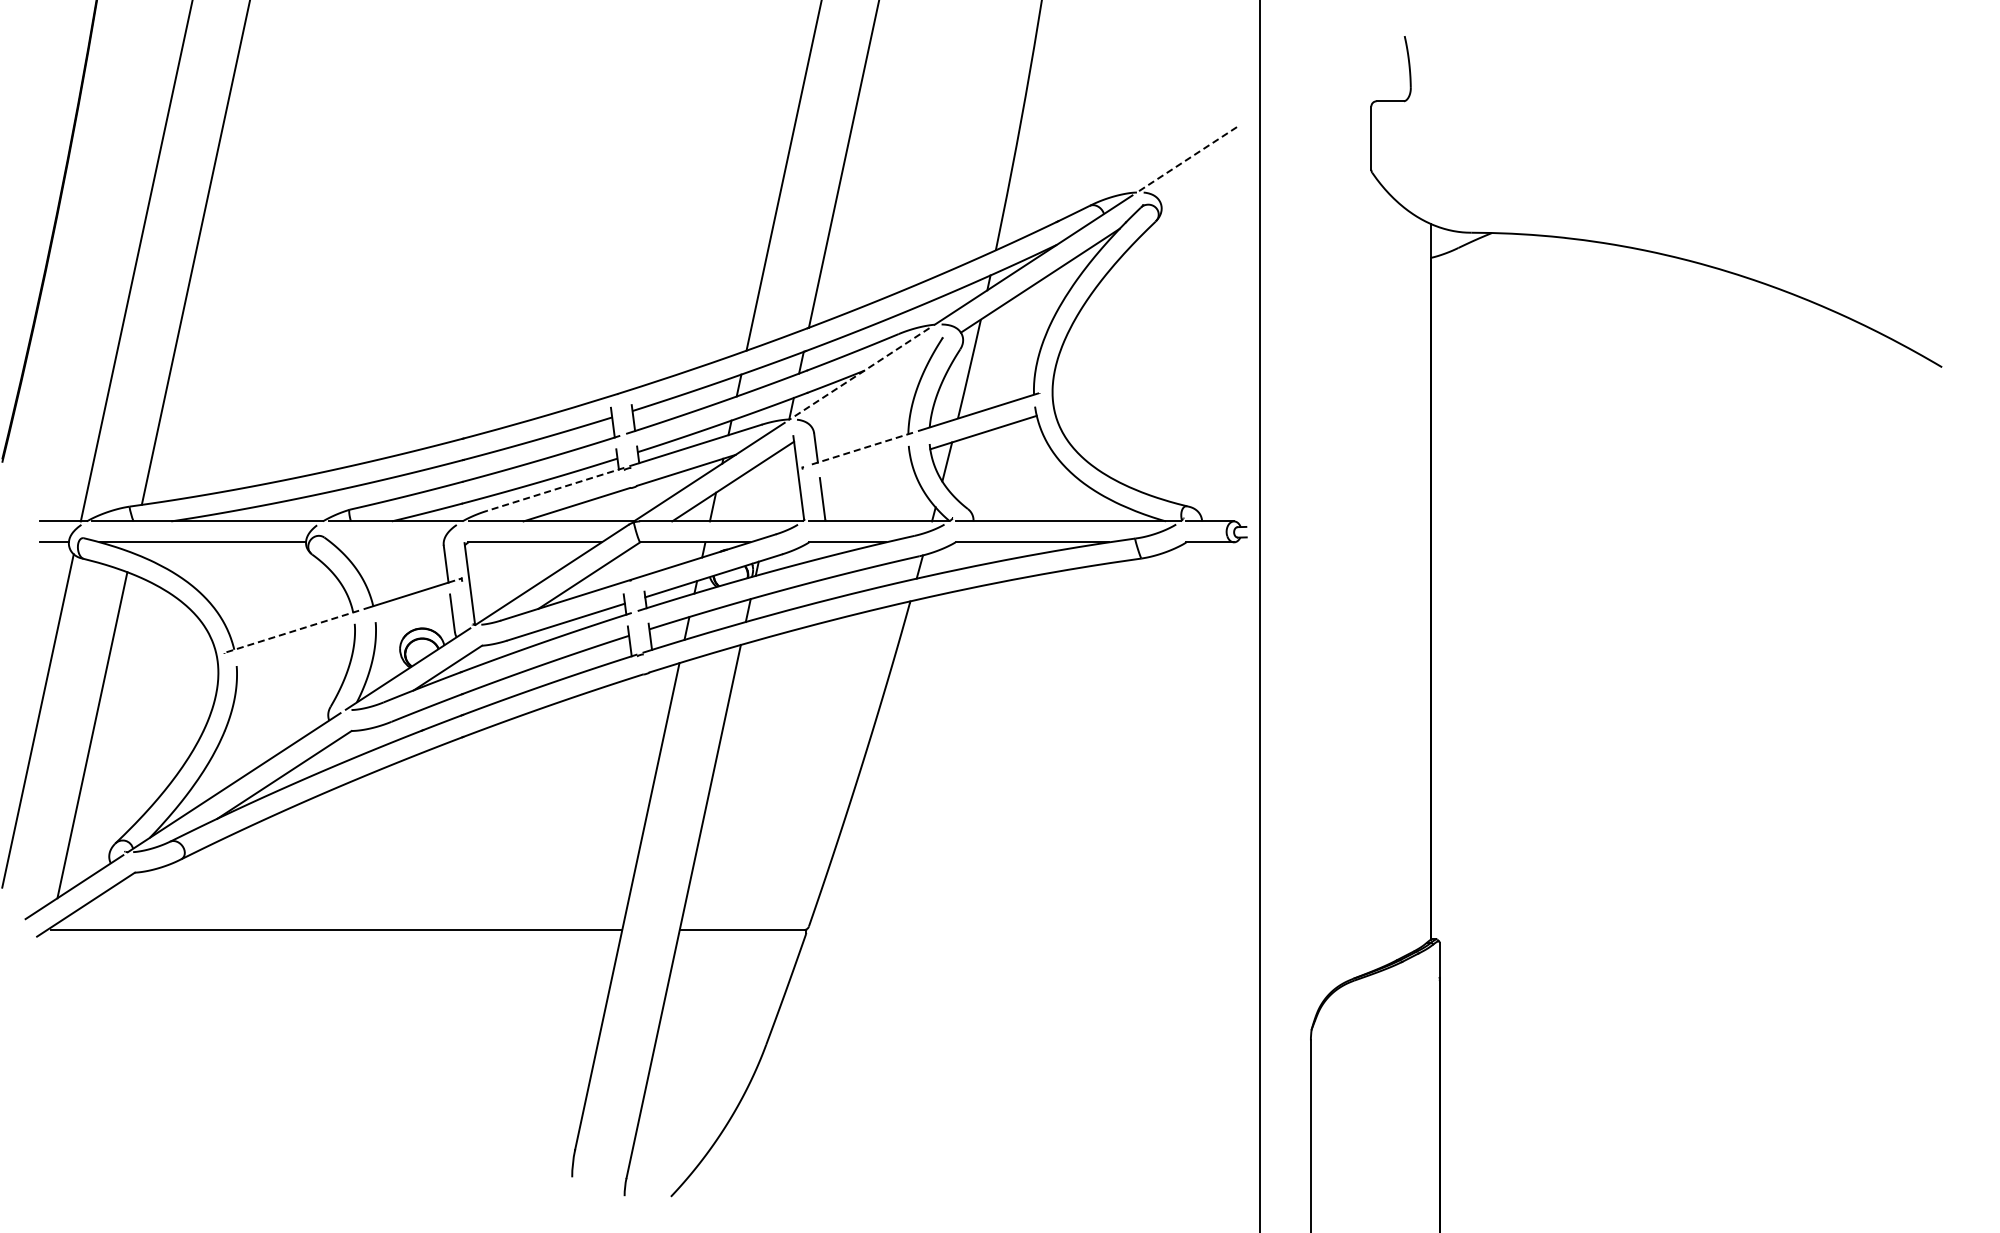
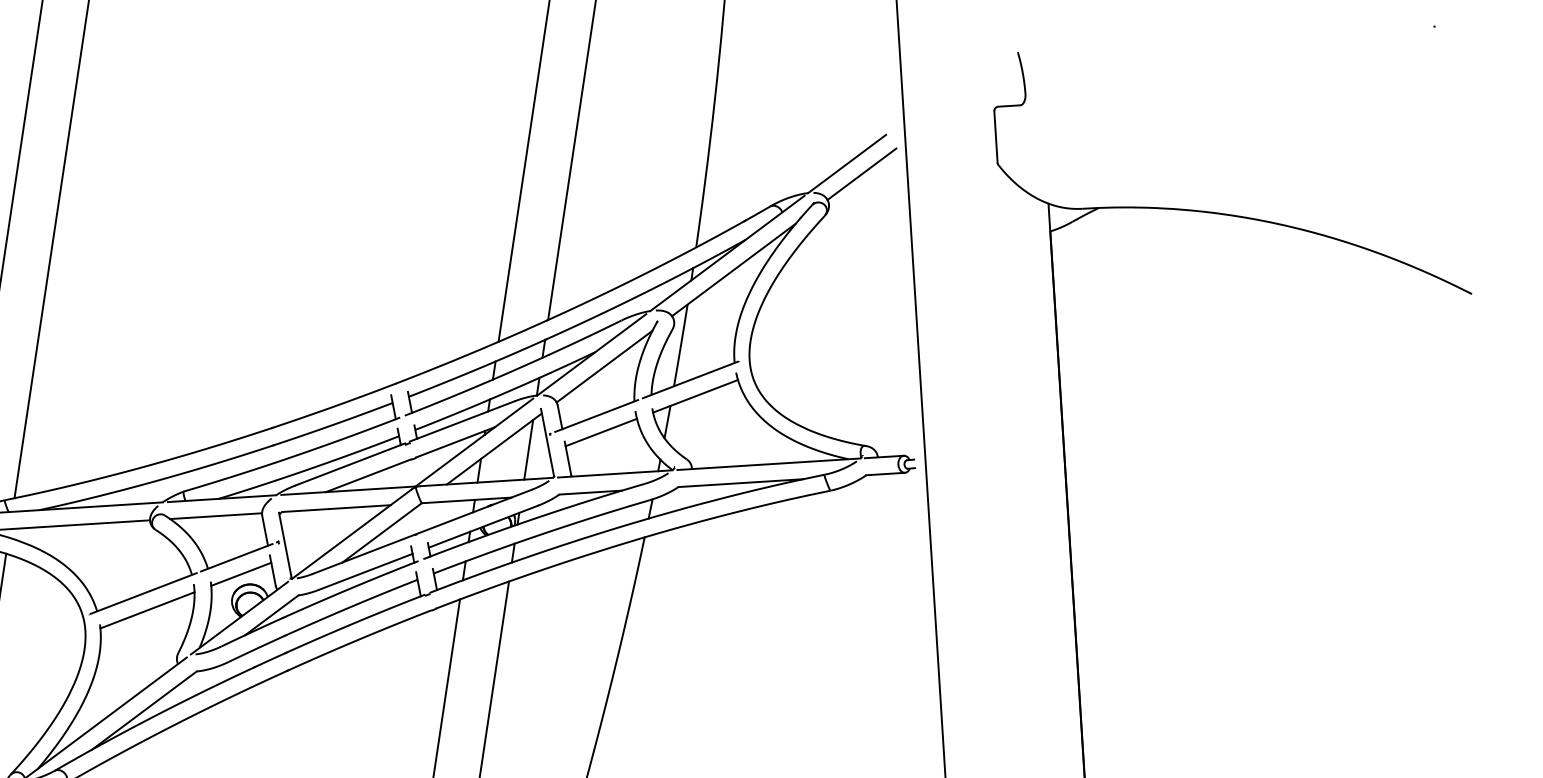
line: (1186, 159) -> (846, 163), dashed -> solid
line: (1204, 173) -> (862, 174), added
line: (859, 374) -> (591, 355), dashed -> solid
line: (873, 389) -> (603, 366), added
line: (860, 449) -> (596, 416), dashed -> solid
line: (865, 469) -> (601, 432), added
line: (774, 485) -> (528, 450), added
line: (555, 489) -> (350, 464), dashed -> solid
line: (386, 542) -> (215, 516), added
line: (413, 615) -> (241, 574), added
line: (292, 631) -> (143, 593), dashed -> solid
line: (295, 651) -> (147, 609), added

